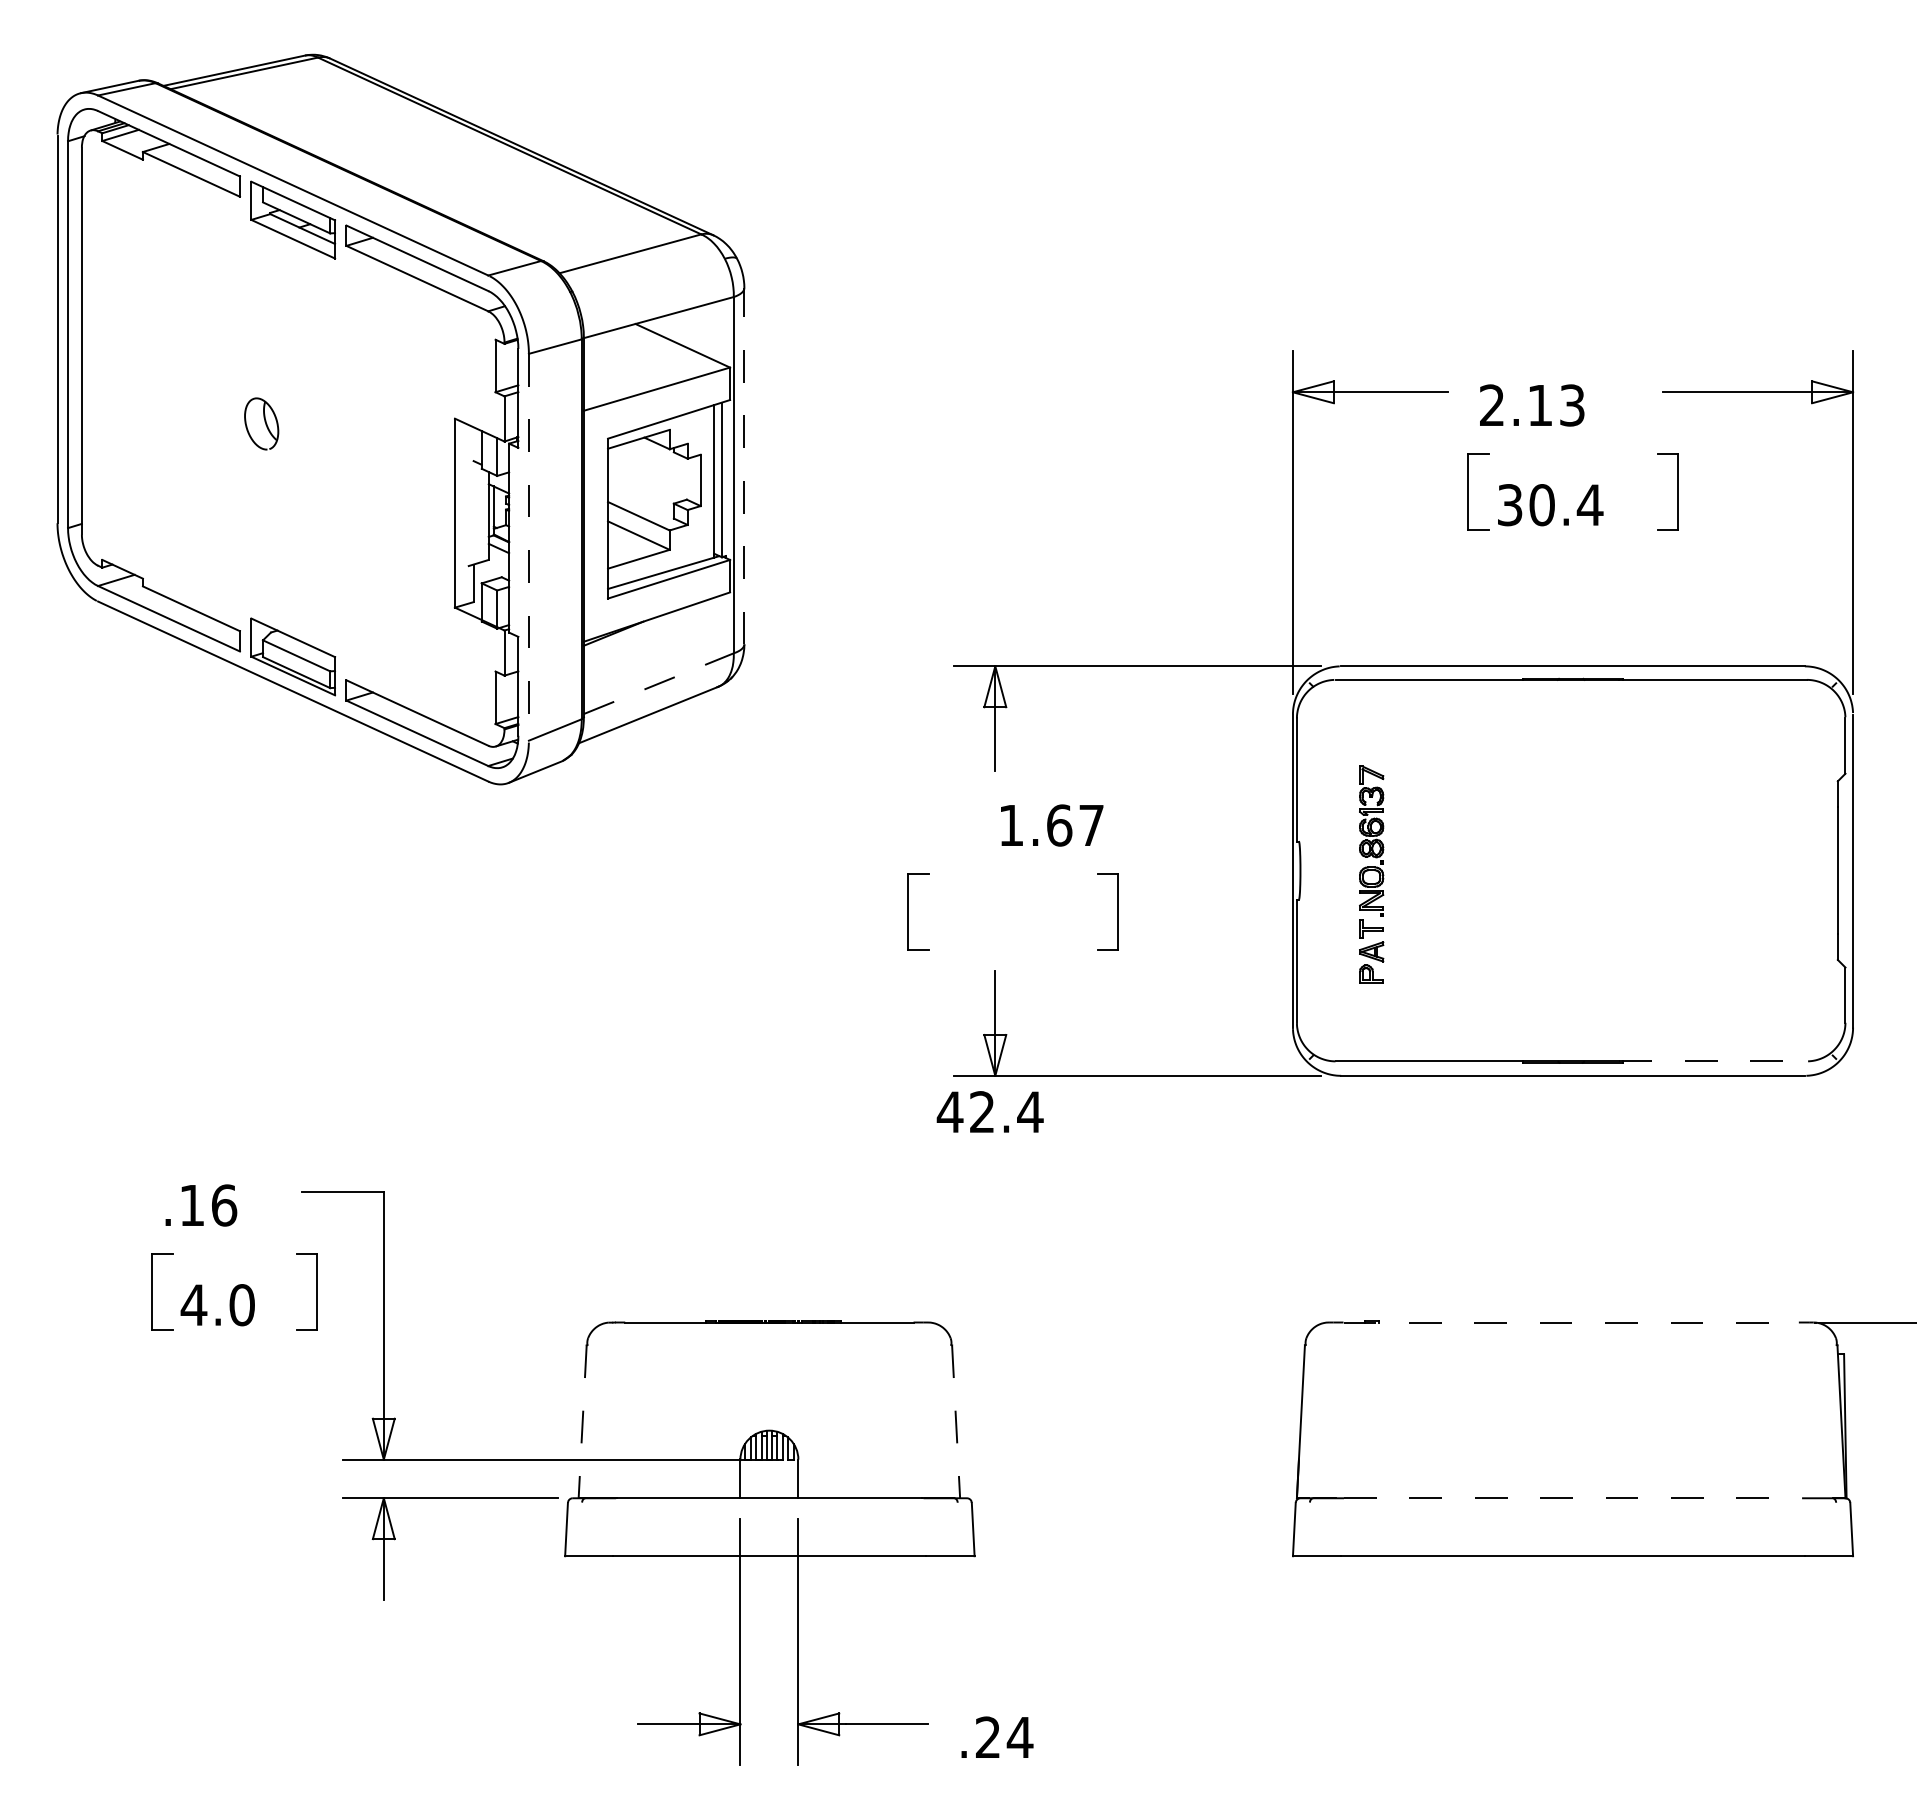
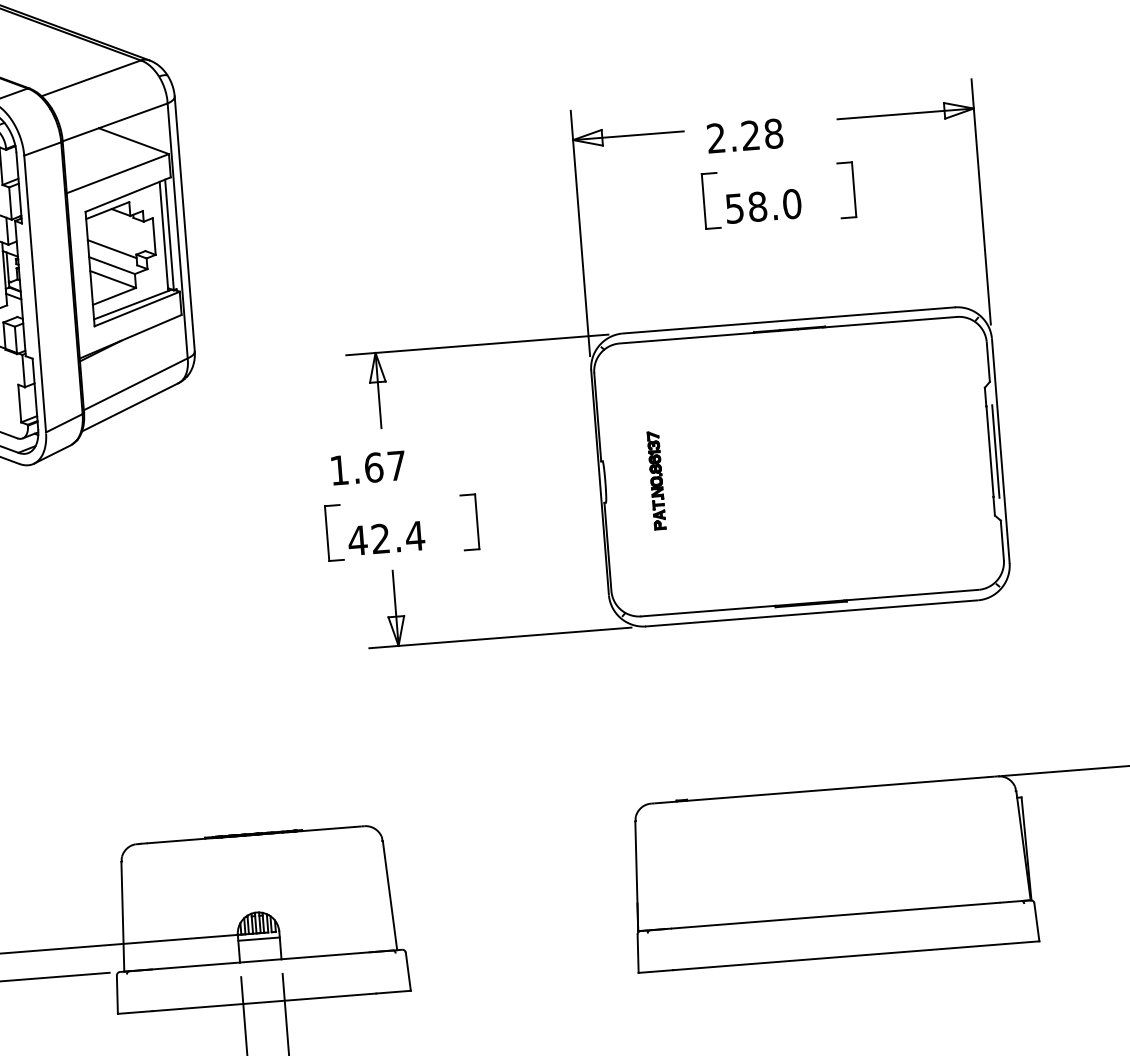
text: (1556, 405) -> (762, 134), 2.13 -> 2.28
line: (744, 465) -> (184, 223), dashed -> solid
line: (640, 493) -> (111, 249), added
text: (1550, 505) -> (763, 206), 30.4 -> 58.0
line: (528, 547) -> (34, 294), dashed -> solid
line: (658, 683) -> (135, 384), dashed -> solid
text: (1052, 825) -> (368, 468), moved
line: (1846, 870) -> (996, 451), added
part: (1371, 873) -> (656, 479), size x0.62
line: (1713, 1061) -> (911, 595), dashed -> solid
text: (989, 1111) -> (385, 537), moved
line: (1571, 1322) -> (824, 789), dashed -> solid
line: (582, 1421) -> (122, 916), dashed -> solid
line: (956, 1421) -> (390, 895), dashed -> solid
line: (769, 1467) -> (259, 938), added
line: (1573, 1498) -> (836, 915), dashed -> solid

